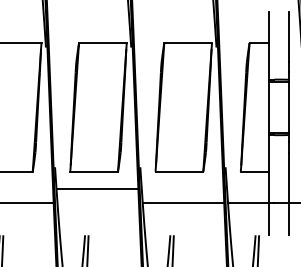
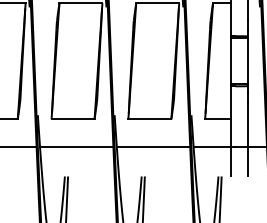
line: (97, 188) -> (76, 146), moved

